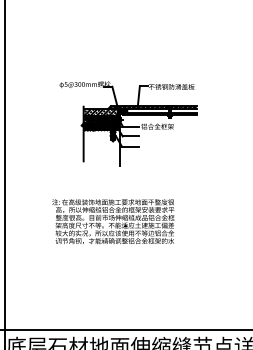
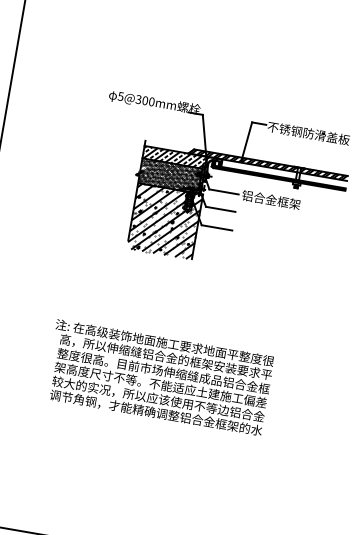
hatch: (101, 147) -> (164, 220), added
text: (113, 221) -> (159, 377), moved

